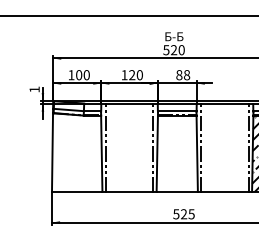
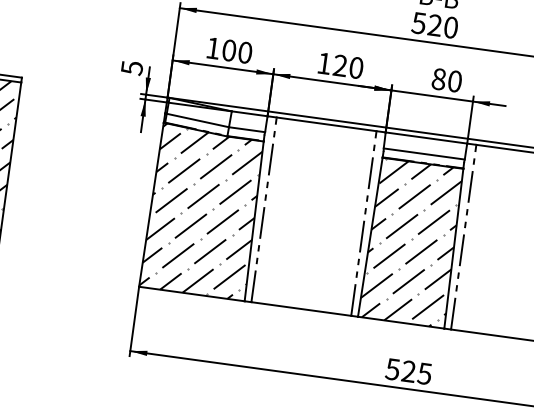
text: (187, 74) -> (456, 80), 88 -> 80
text: (34, 89) -> (131, 67), 1 -> 5
hatch: (77, 152) -> (203, 211), added
hatch: (176, 153) -> (410, 242), added

